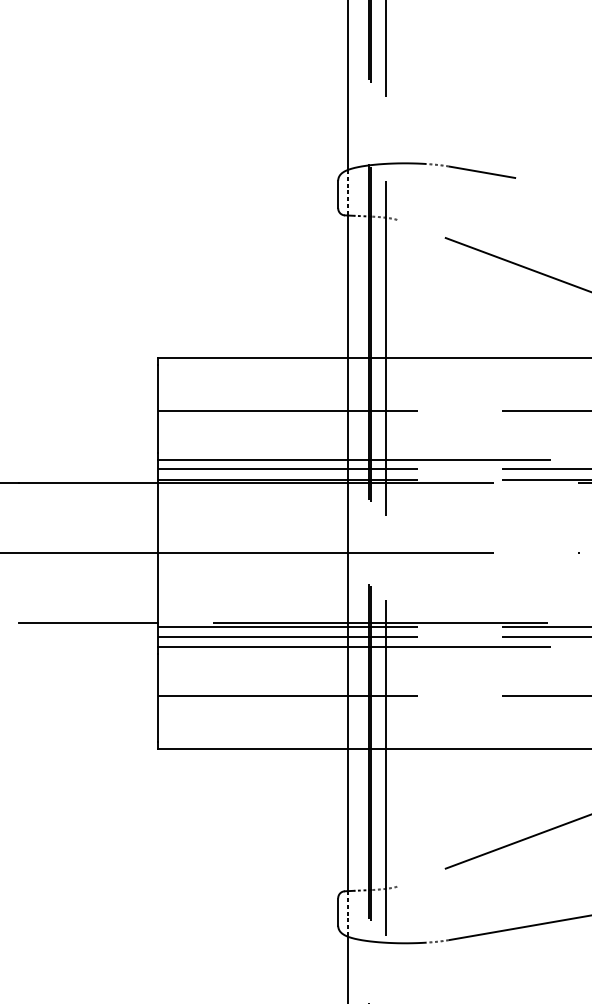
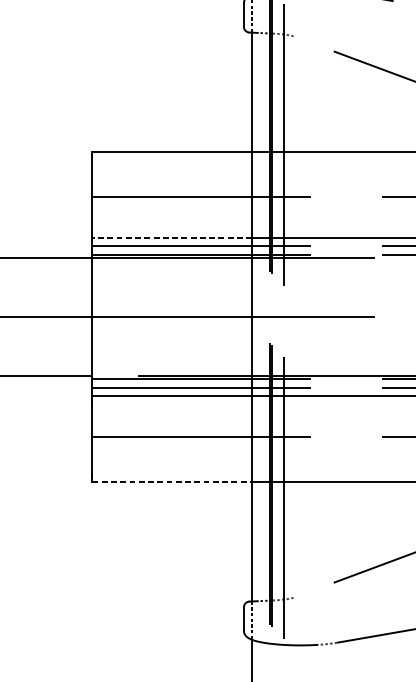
line: (253, 459) -> (172, 238), solid -> dashed
line: (253, 748) -> (172, 481), solid -> dashed

